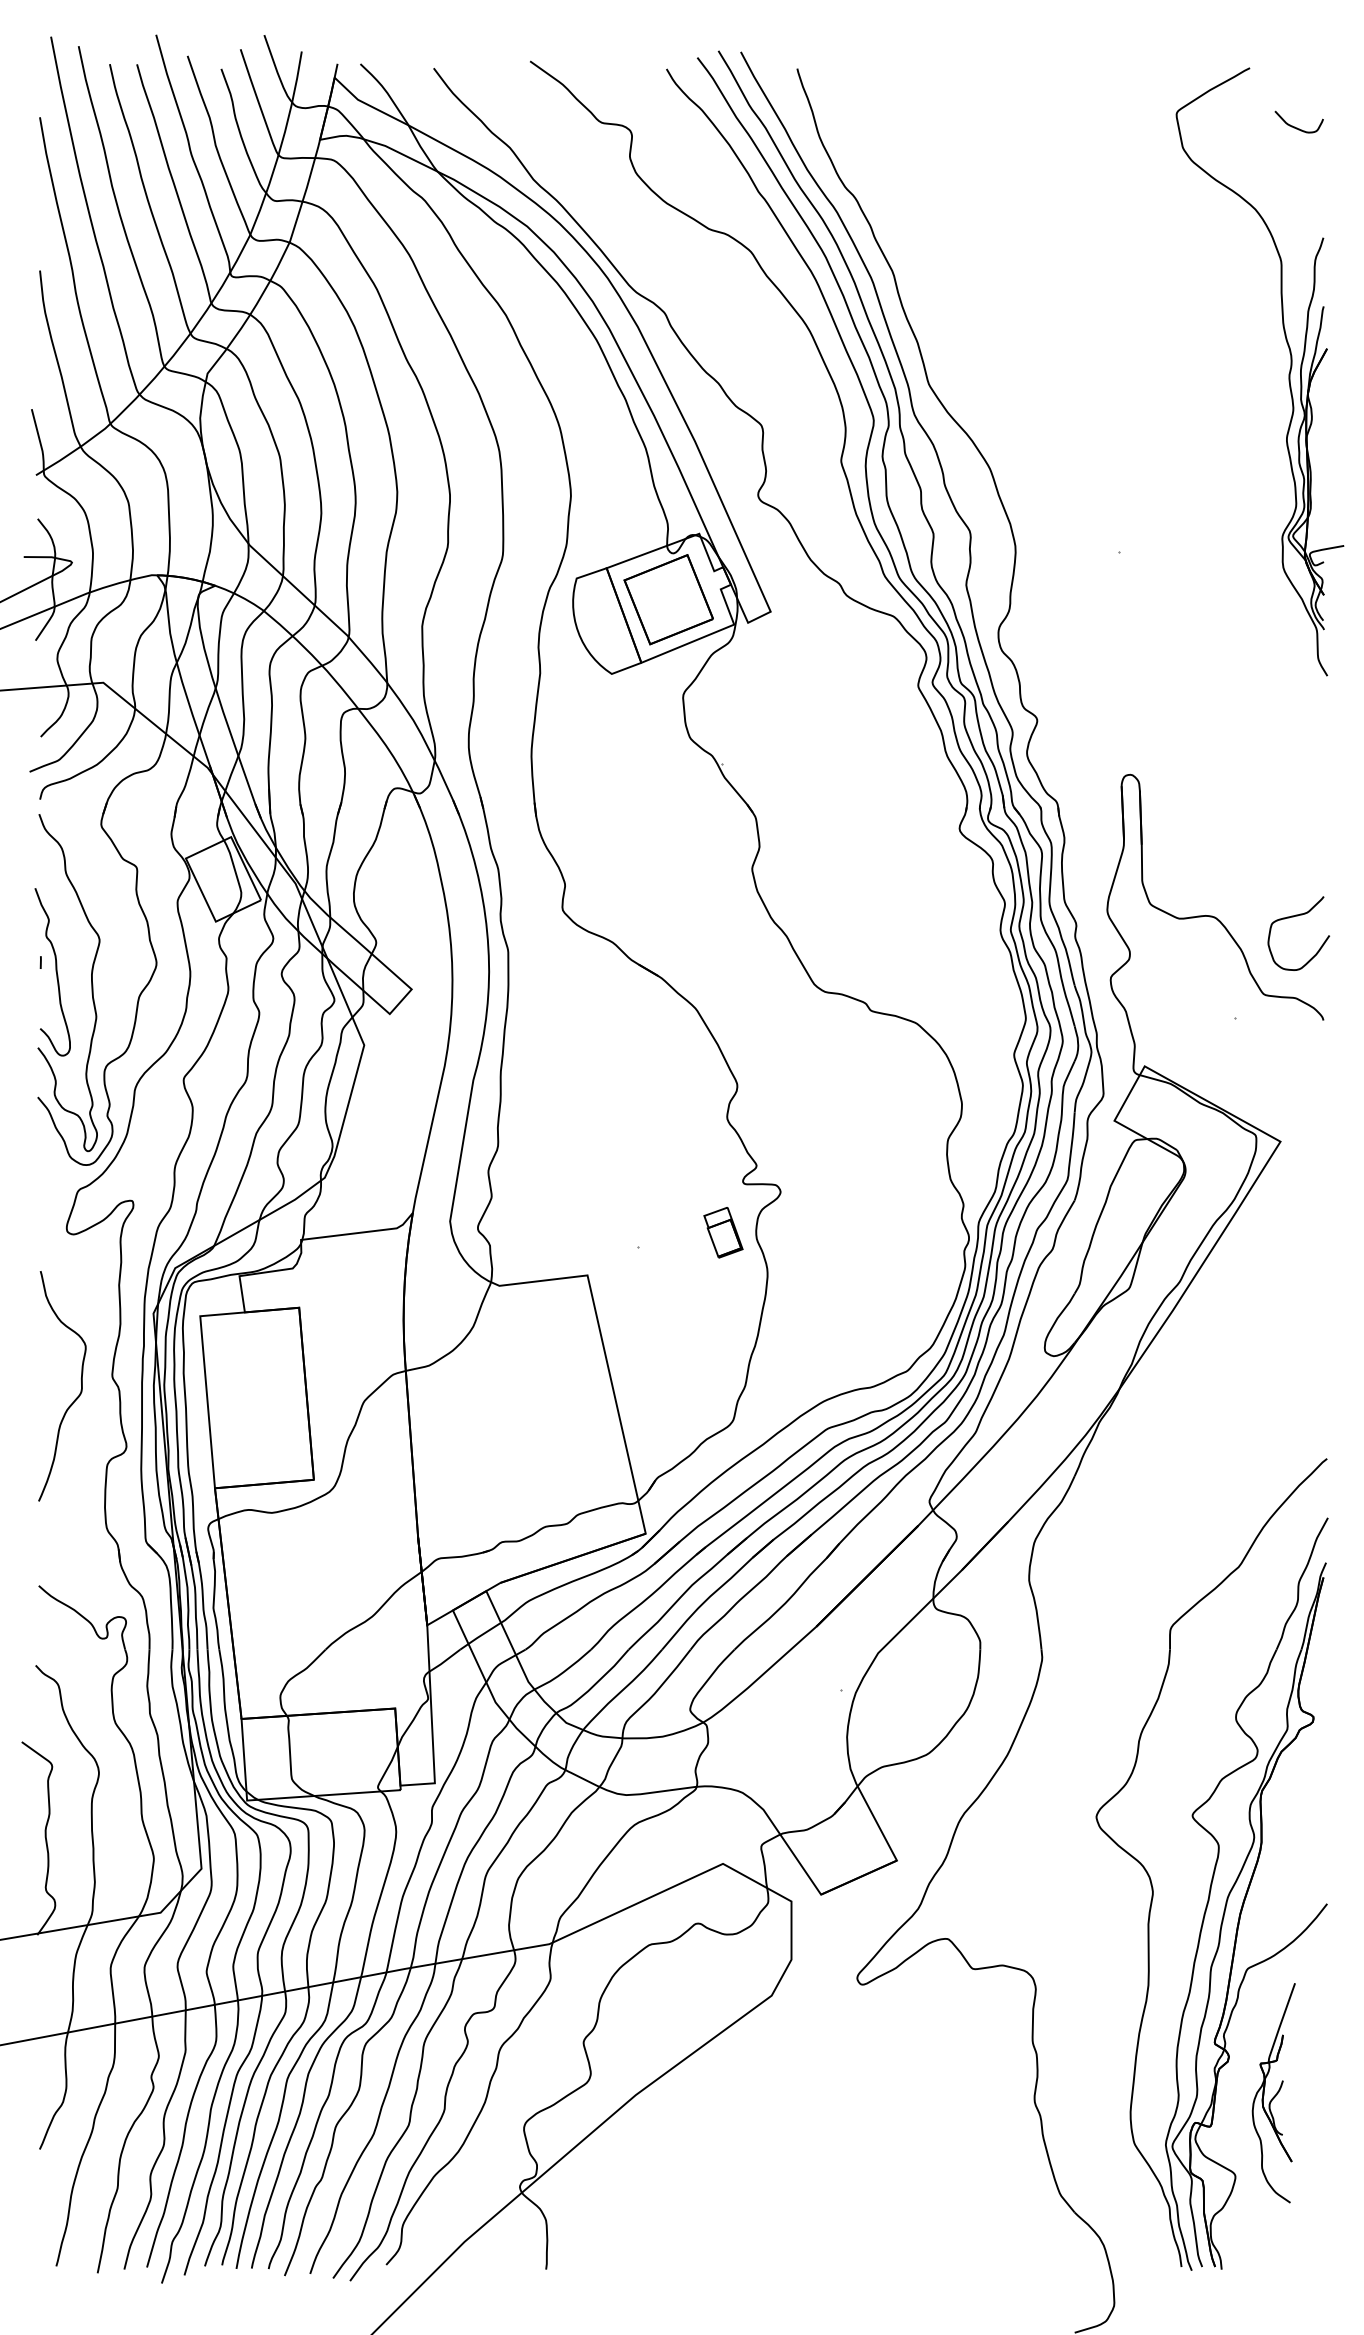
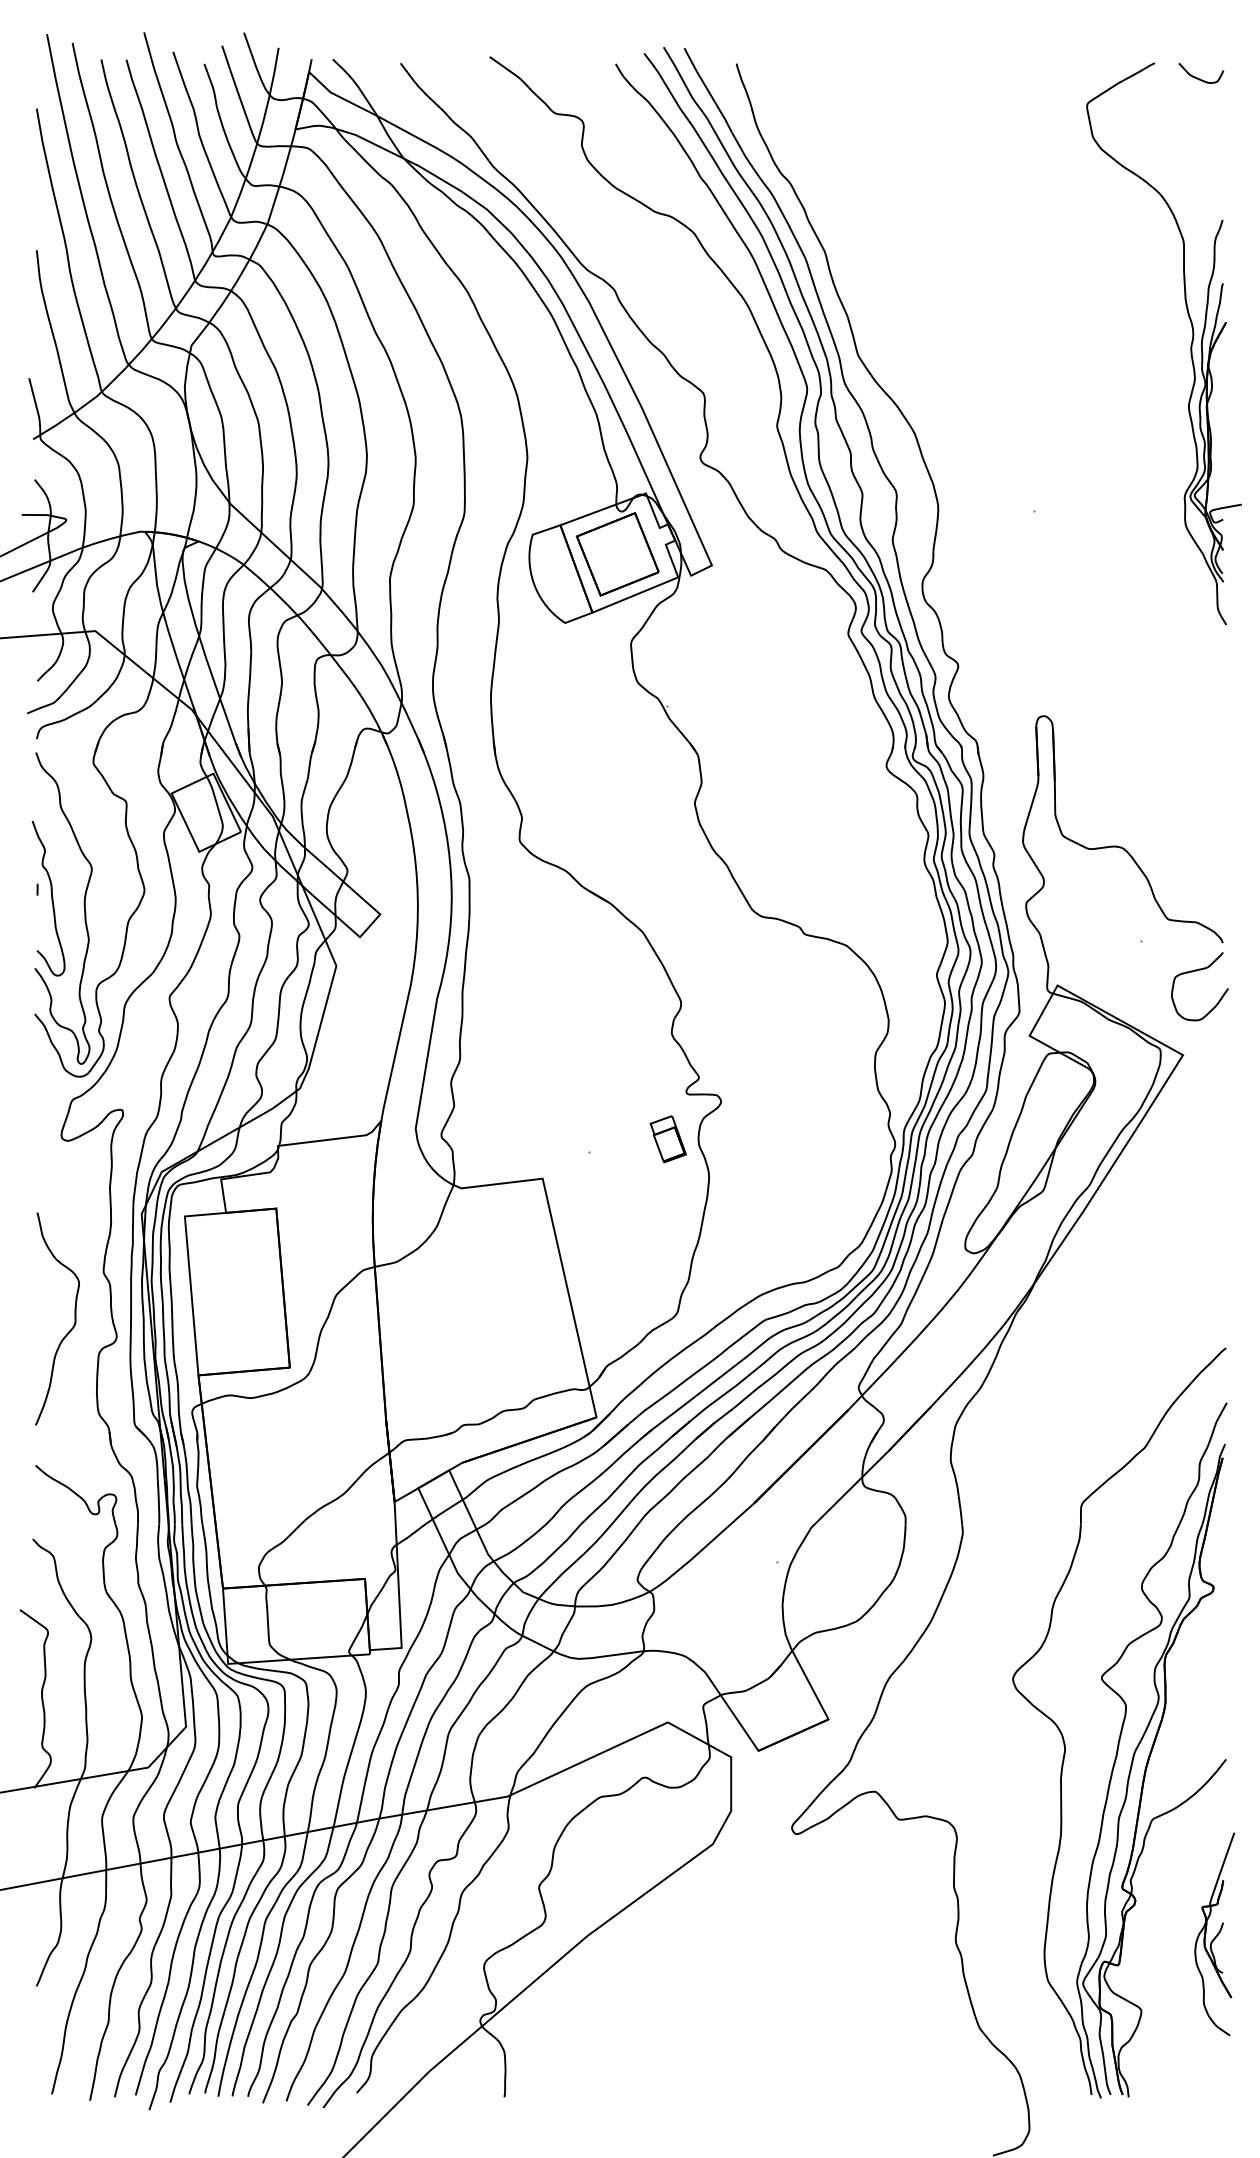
curve: (1295, 126) -> (1197, 77), moved
curve: (1293, 917) -> (1195, 971), moved
curve: (75, 1398) -> (69, 1330), moved
part: (1273, 2093) -> (1214, 1934), moved

